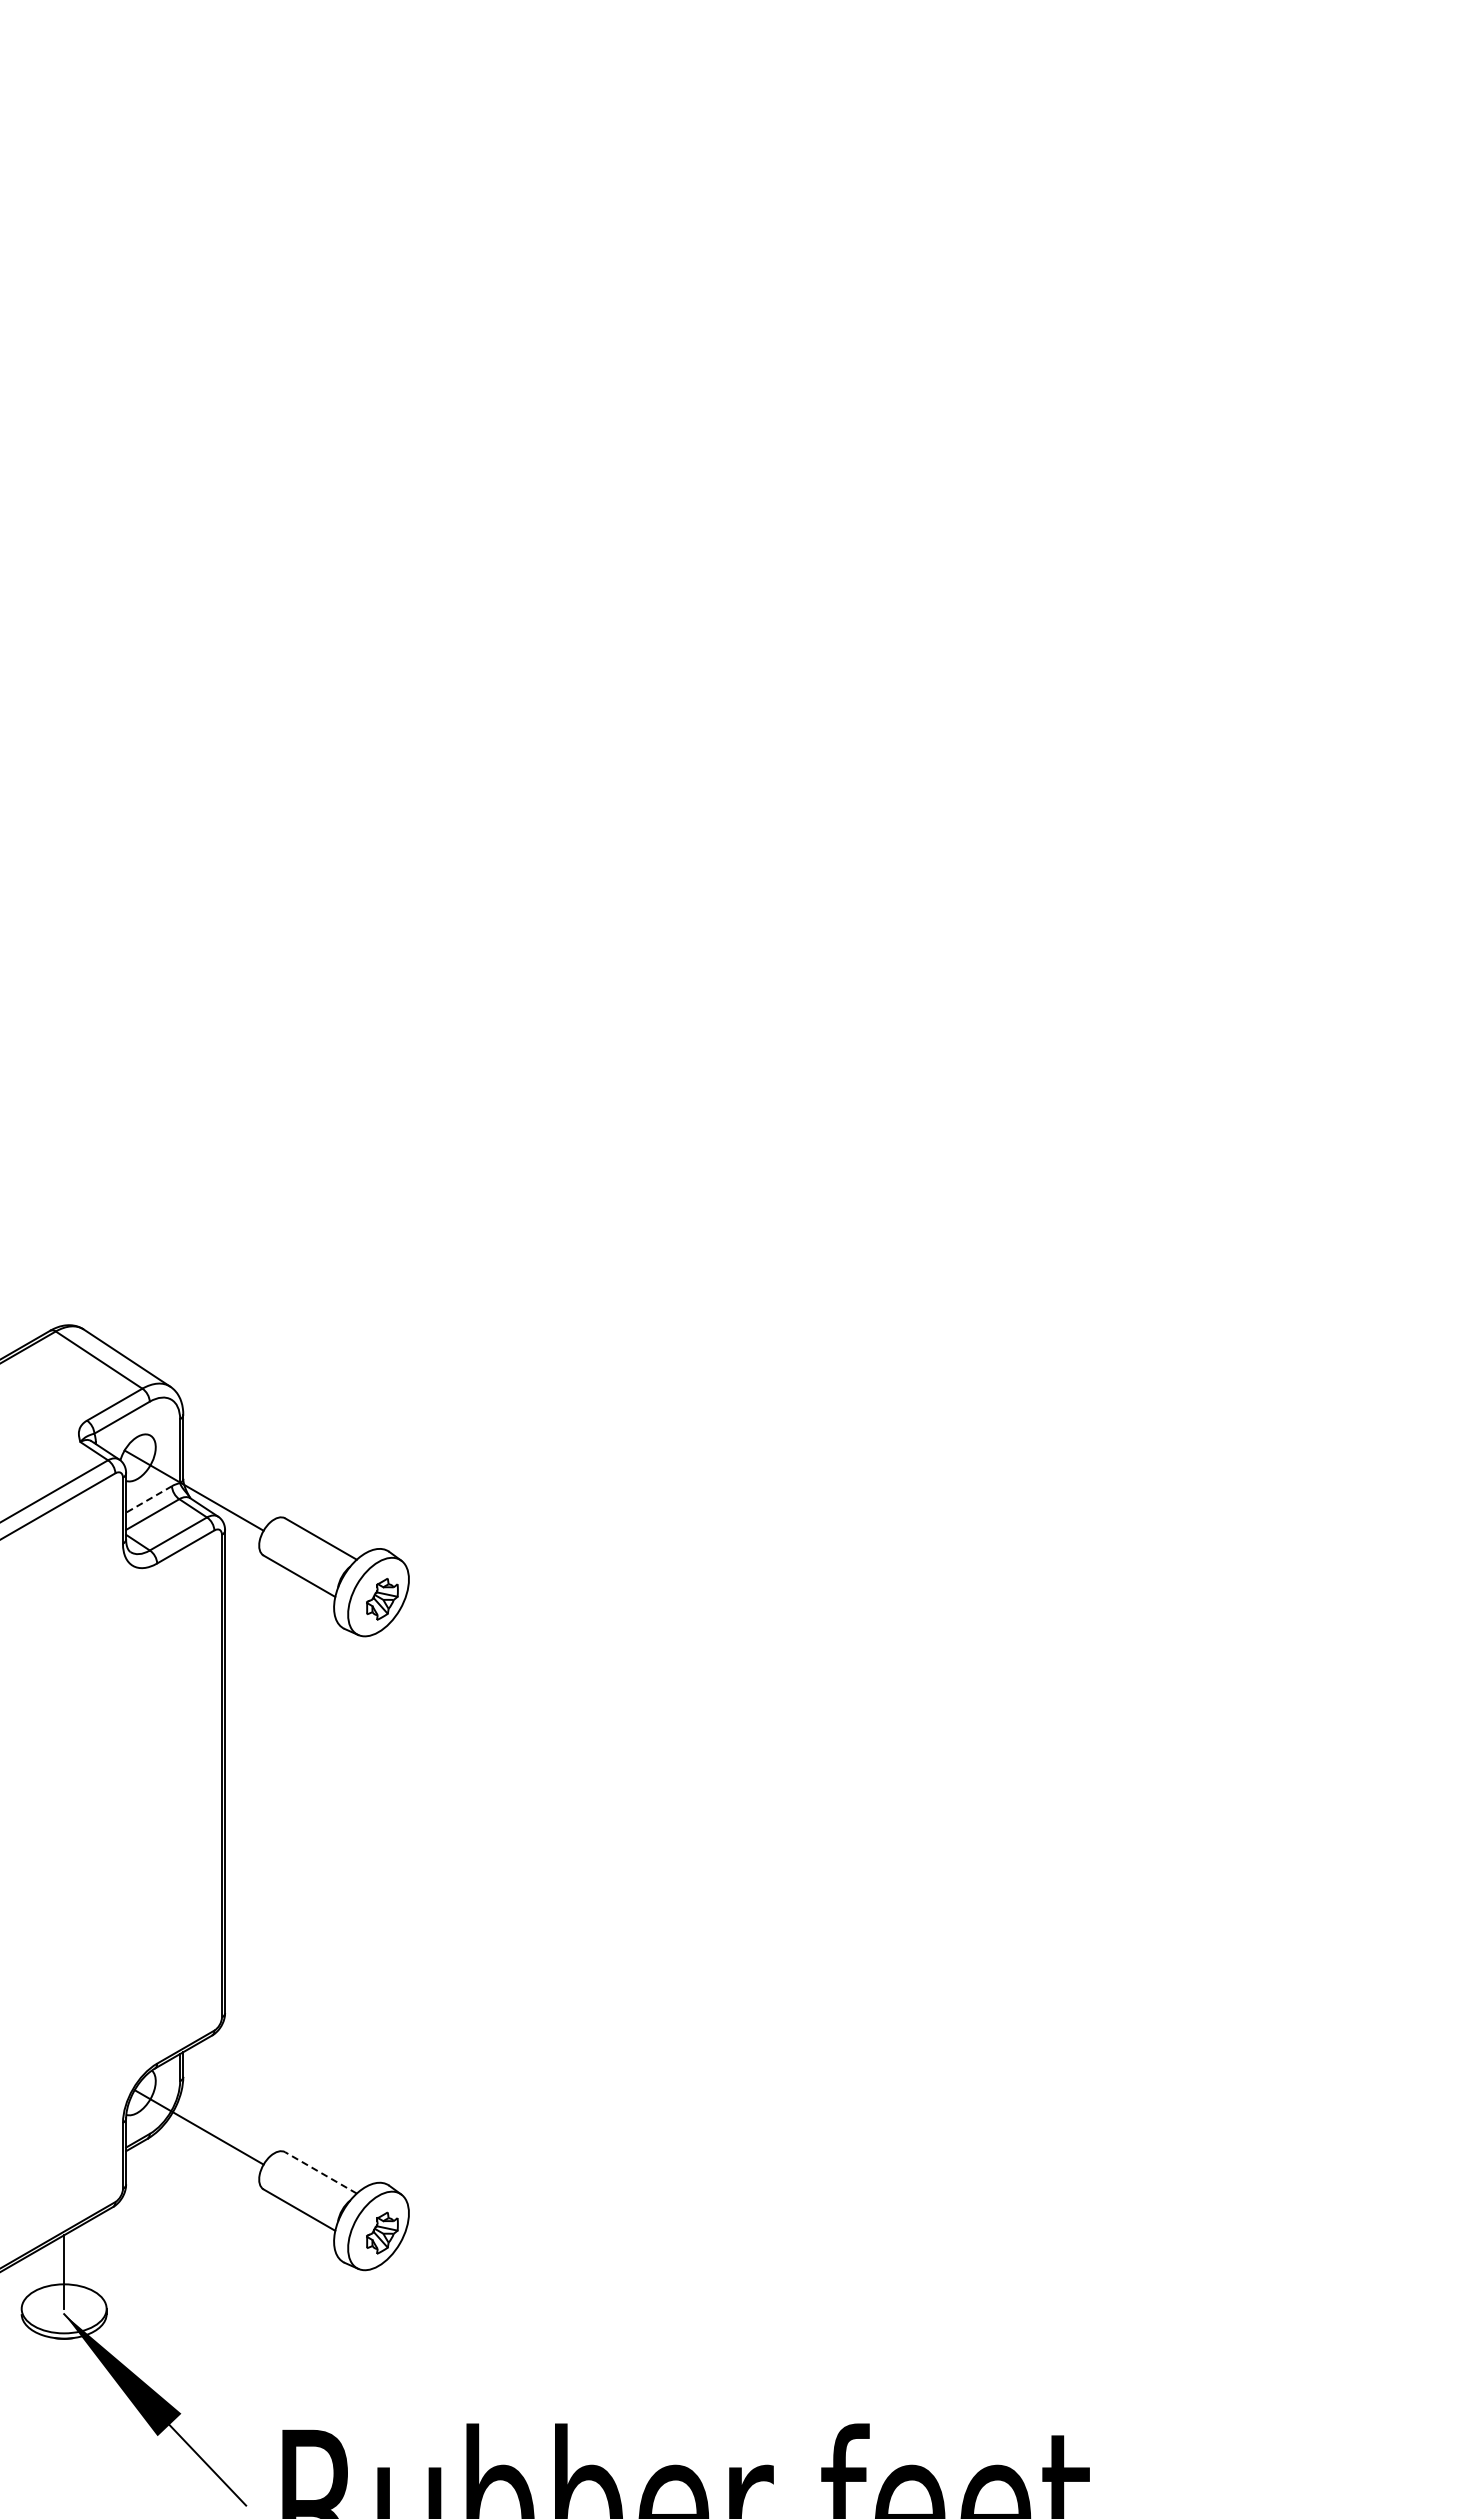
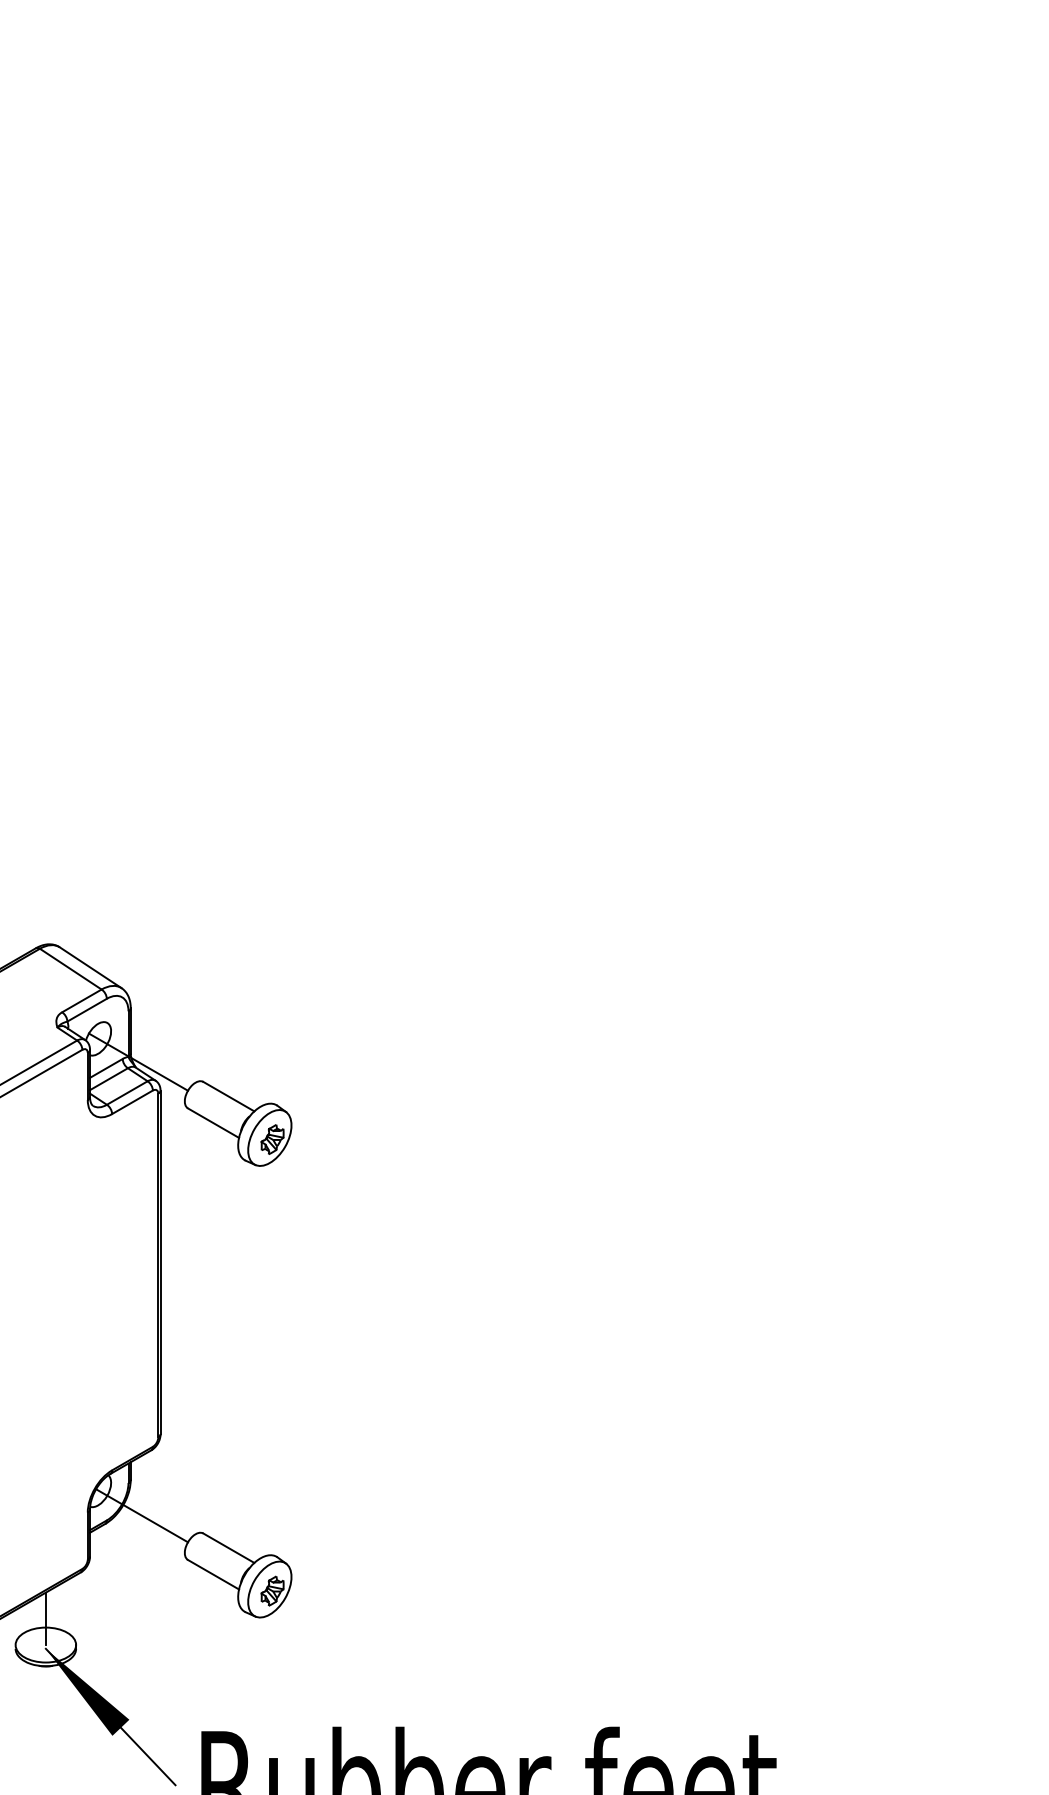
line: (148, 1499) -> (105, 1068), dashed -> solid
line: (320, 2172) -> (228, 1547), dashed -> solid

